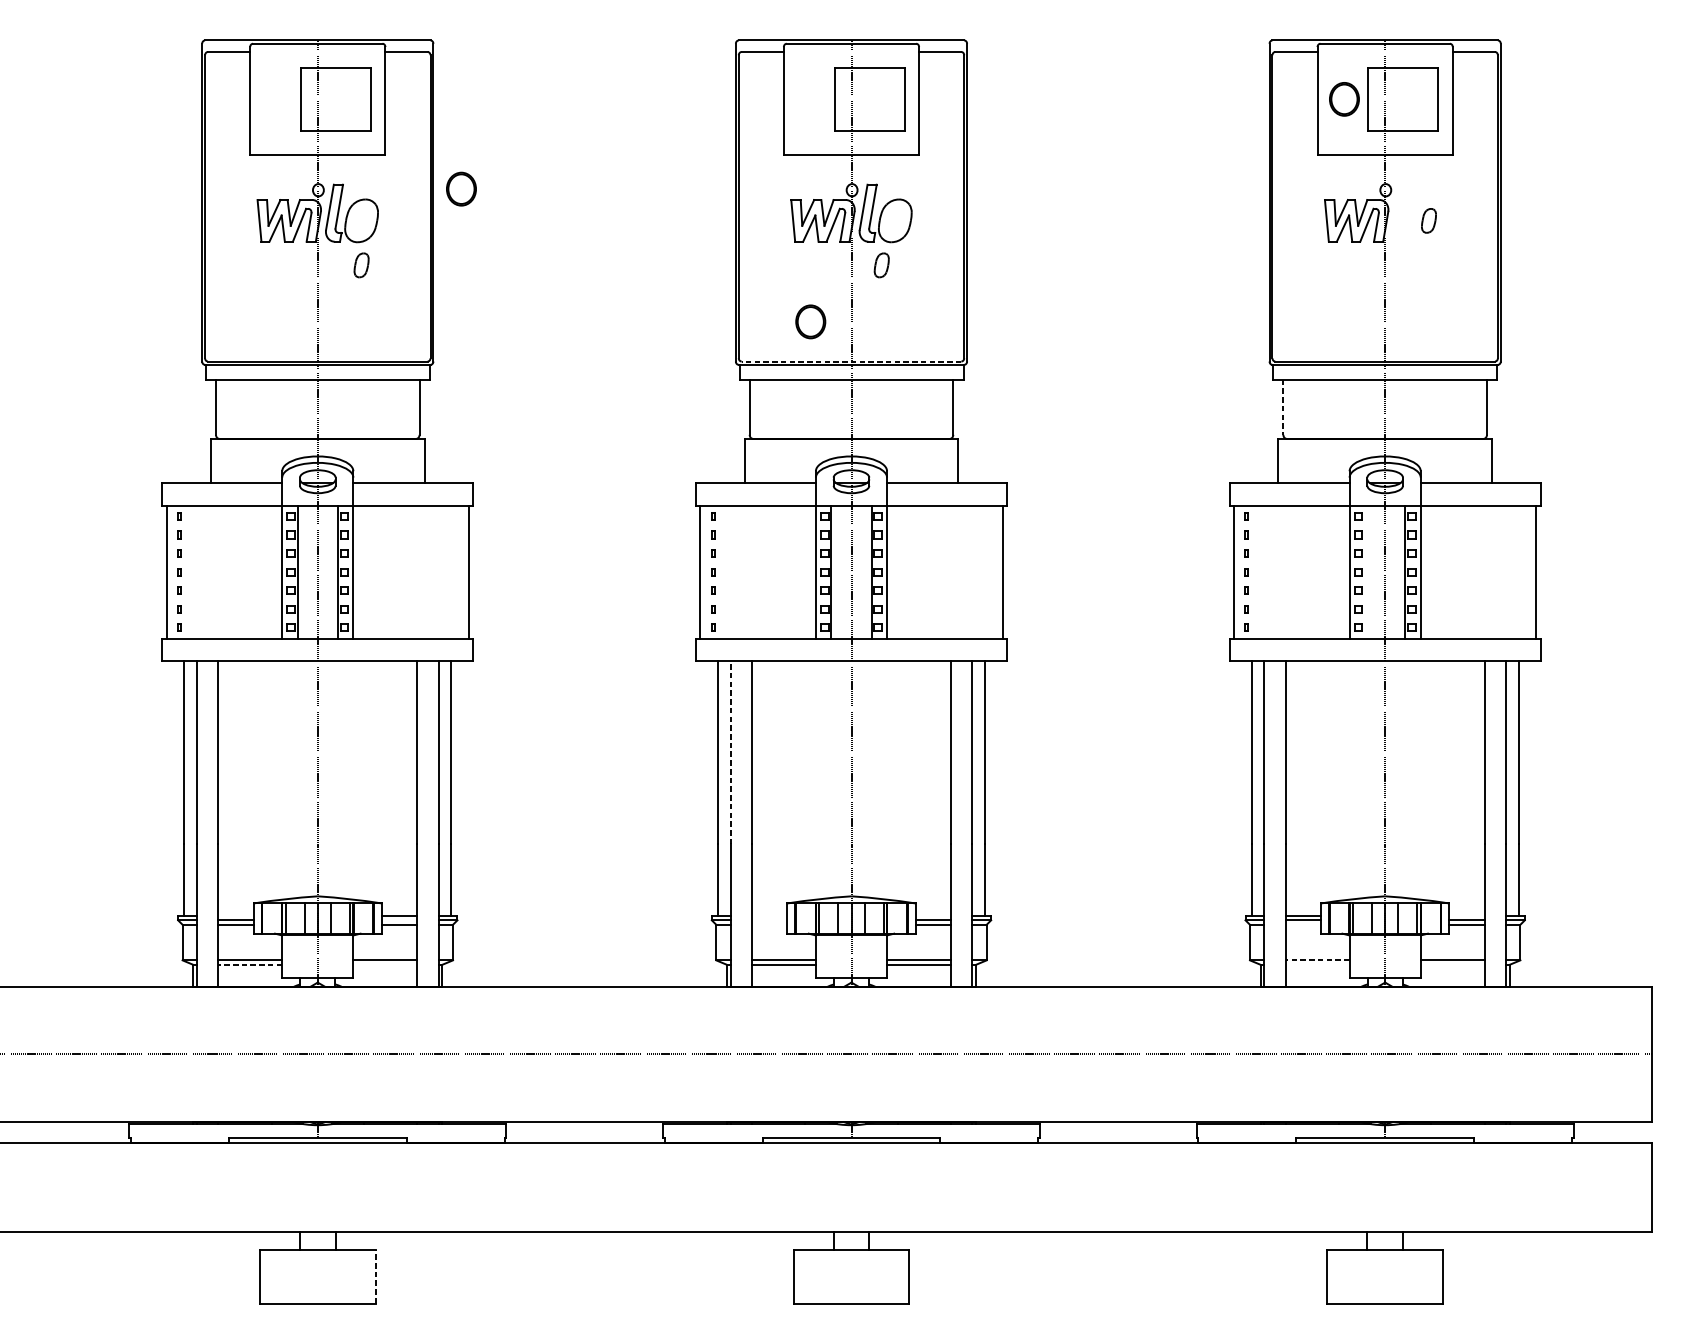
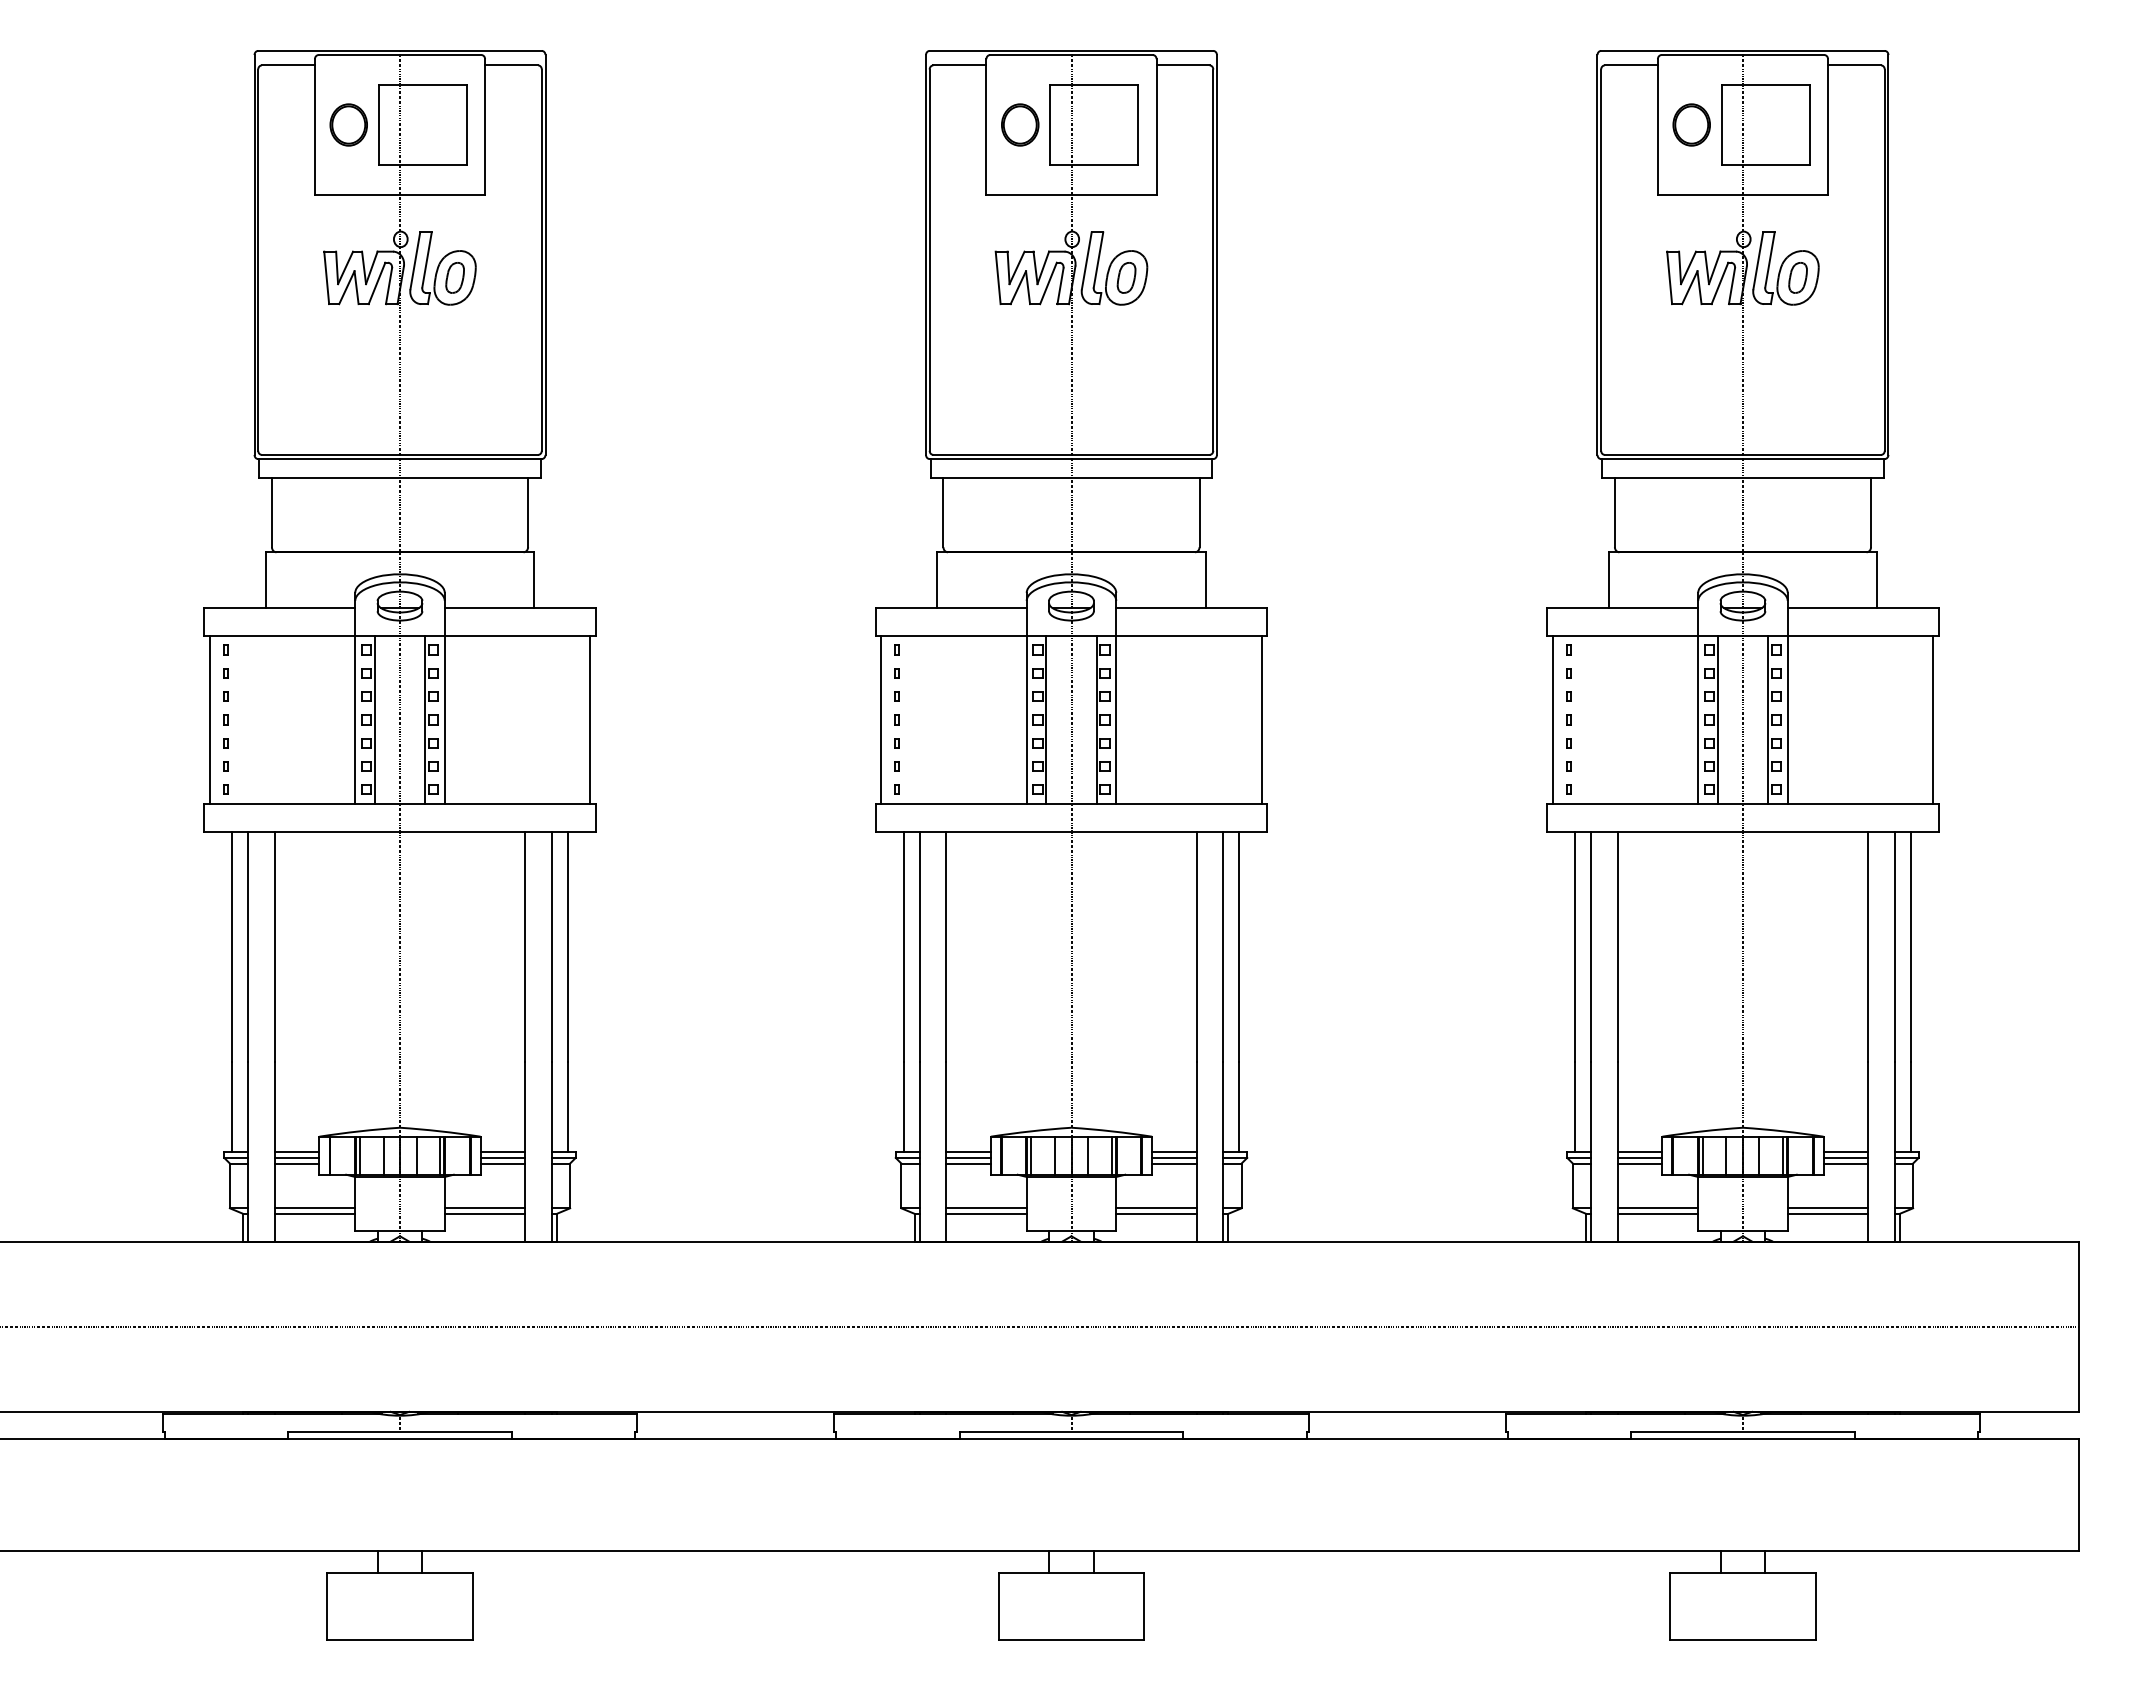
part: (461, 188) -> (348, 124), moved
part: (1418, 213) -> (1785, 268), added
part: (361, 265) -> (454, 277), moved
part: (881, 265) -> (1126, 277), moved
part: (810, 321) -> (1020, 124), moved
line: (851, 361) -> (1071, 454), dashed -> solid
line: (1283, 407) -> (1614, 512), dashed -> solid
line: (1364, 571) -> (1717, 719), added
line: (730, 752) -> (919, 946), dashed -> solid
line: (235, 916) -> (296, 1152), added
line: (769, 916) -> (968, 1152), added
line: (933, 916) -> (1174, 1152), added
line: (1466, 916) -> (1845, 1152), added
line: (399, 919) -> (502, 1157), added
line: (769, 919) -> (968, 1157), added
line: (769, 924) -> (968, 1163), added
line: (1302, 924) -> (1639, 1163), added
line: (1317, 960) -> (1657, 1208), dashed -> solid
line: (249, 964) -> (314, 1213), dashed -> solid
line: (384, 964) -> (484, 1213), added
line: (1317, 964) -> (1657, 1213), added
line: (1452, 964) -> (1827, 1213), added
line: (375, 1276) -> (472, 1606), dashed -> solid

